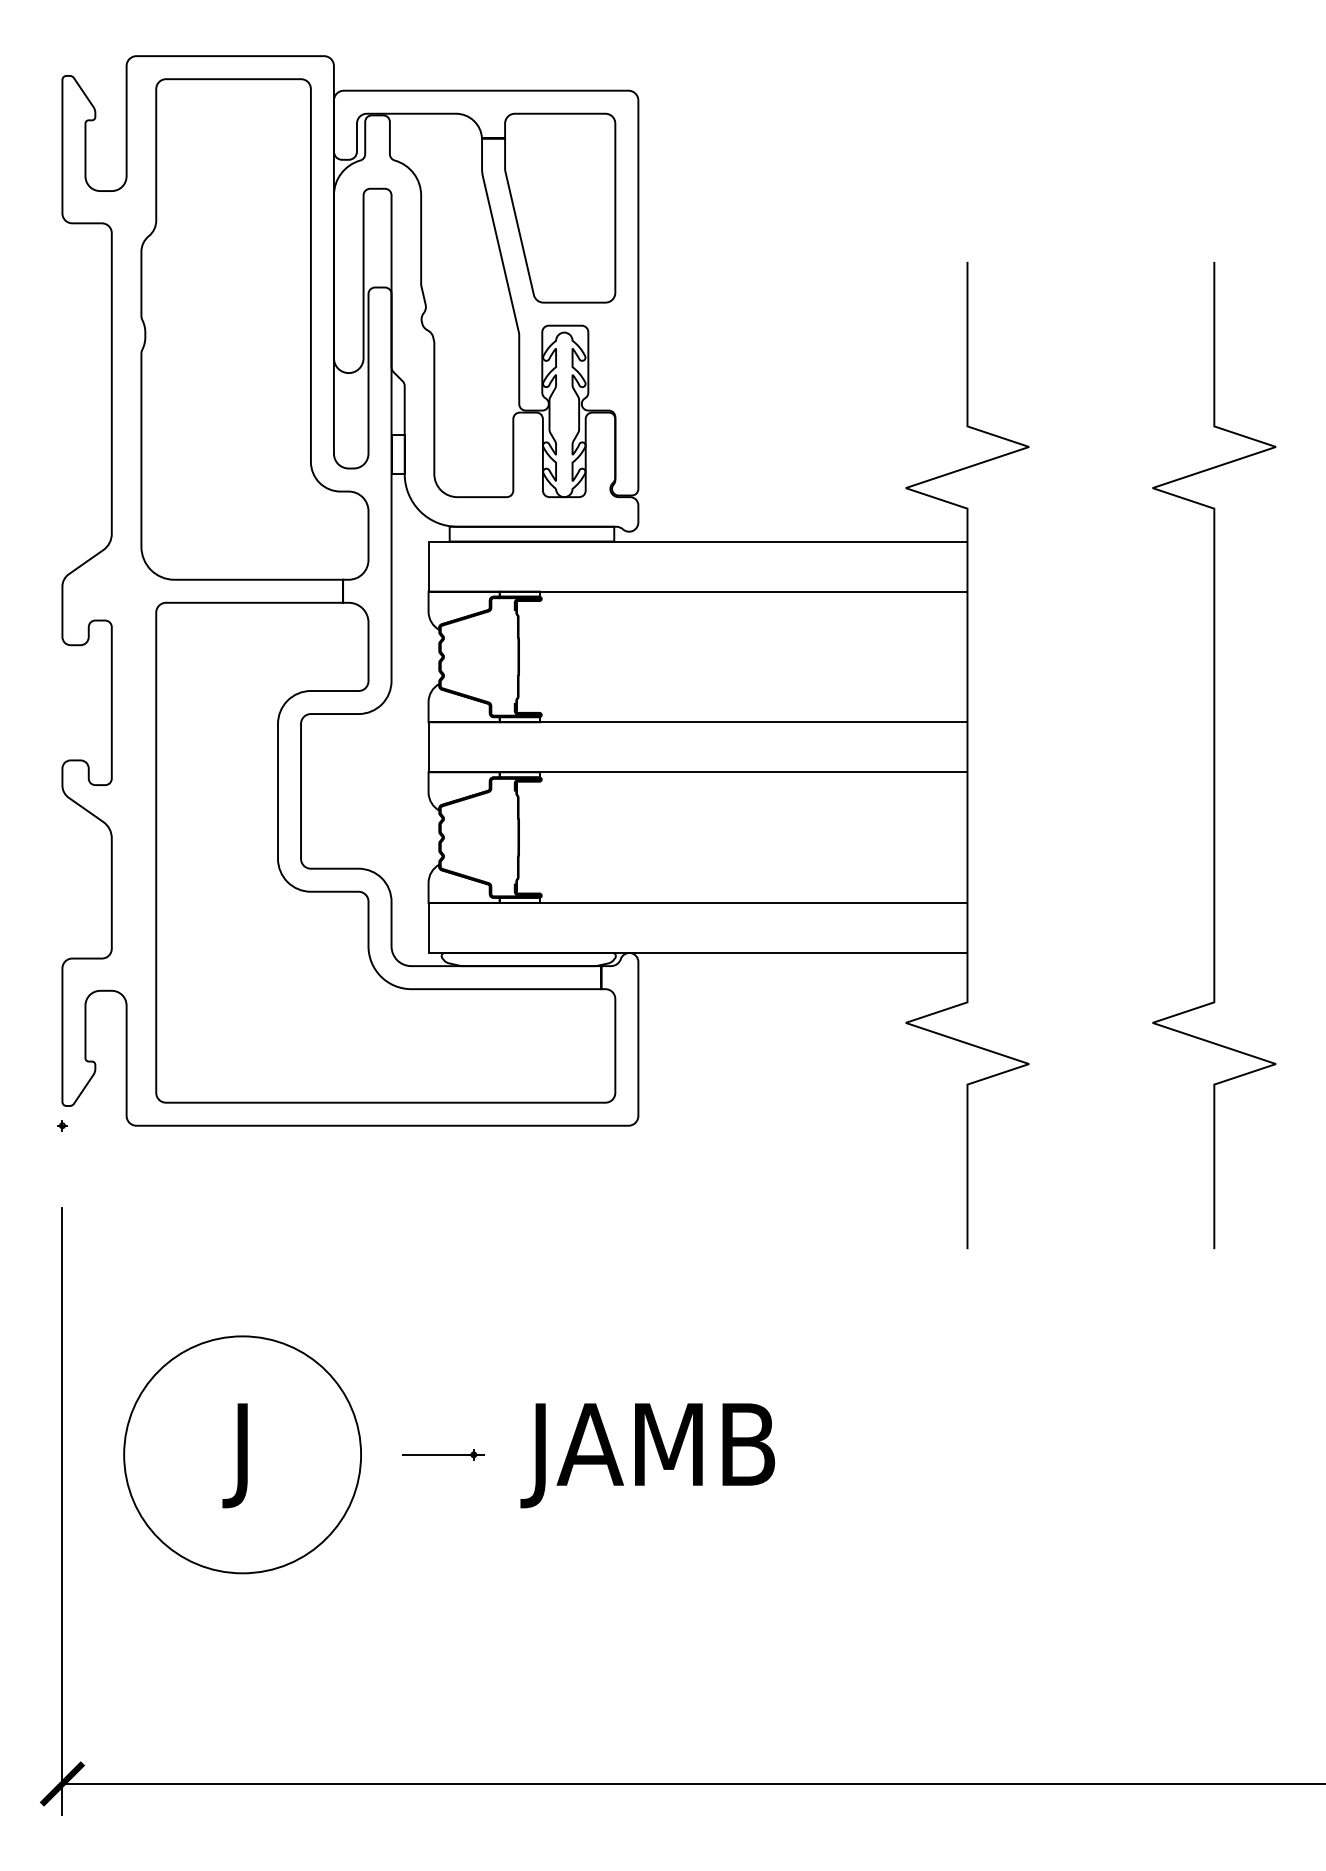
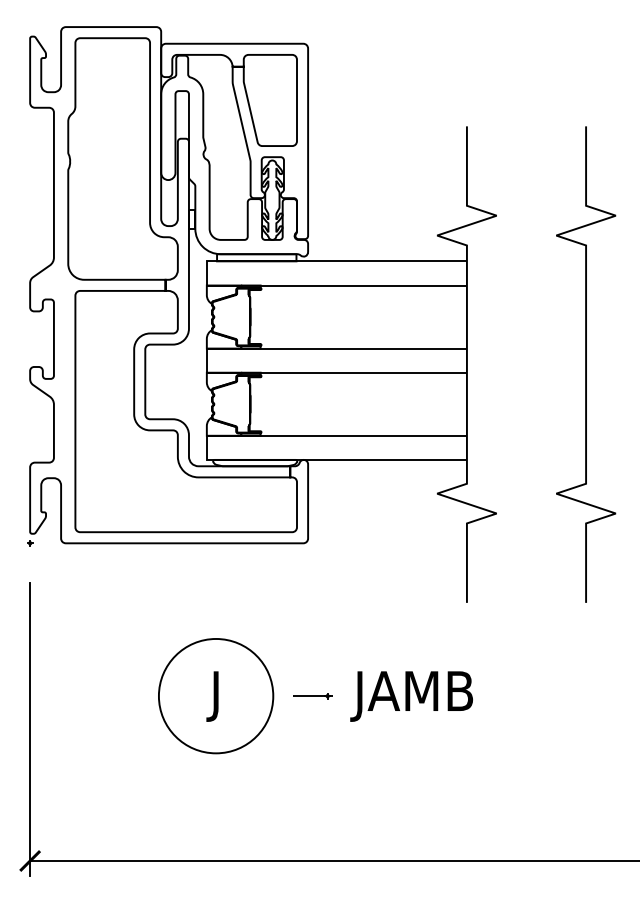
part: (448, 1455) -> (315, 696), moved

